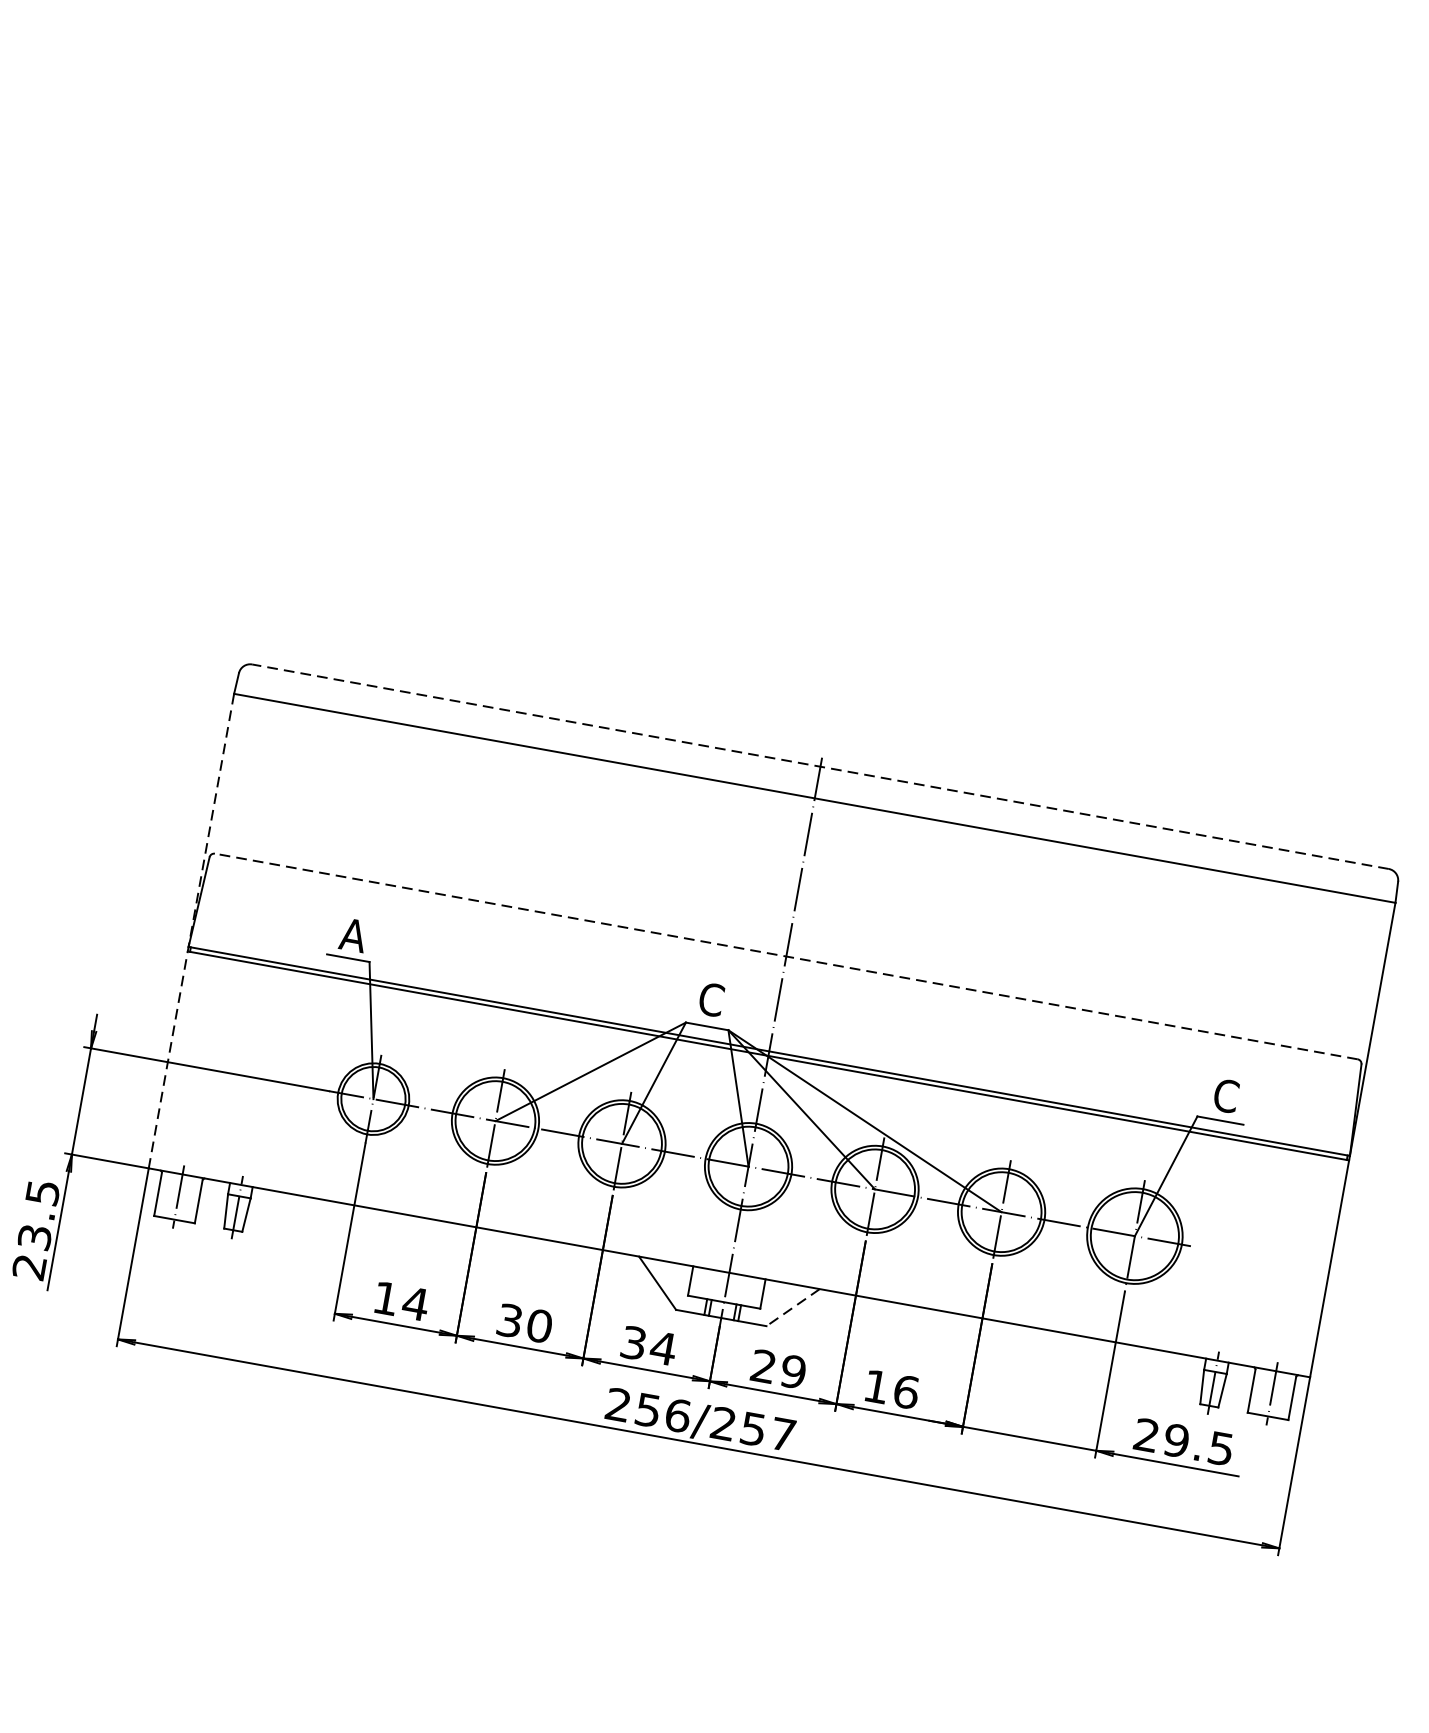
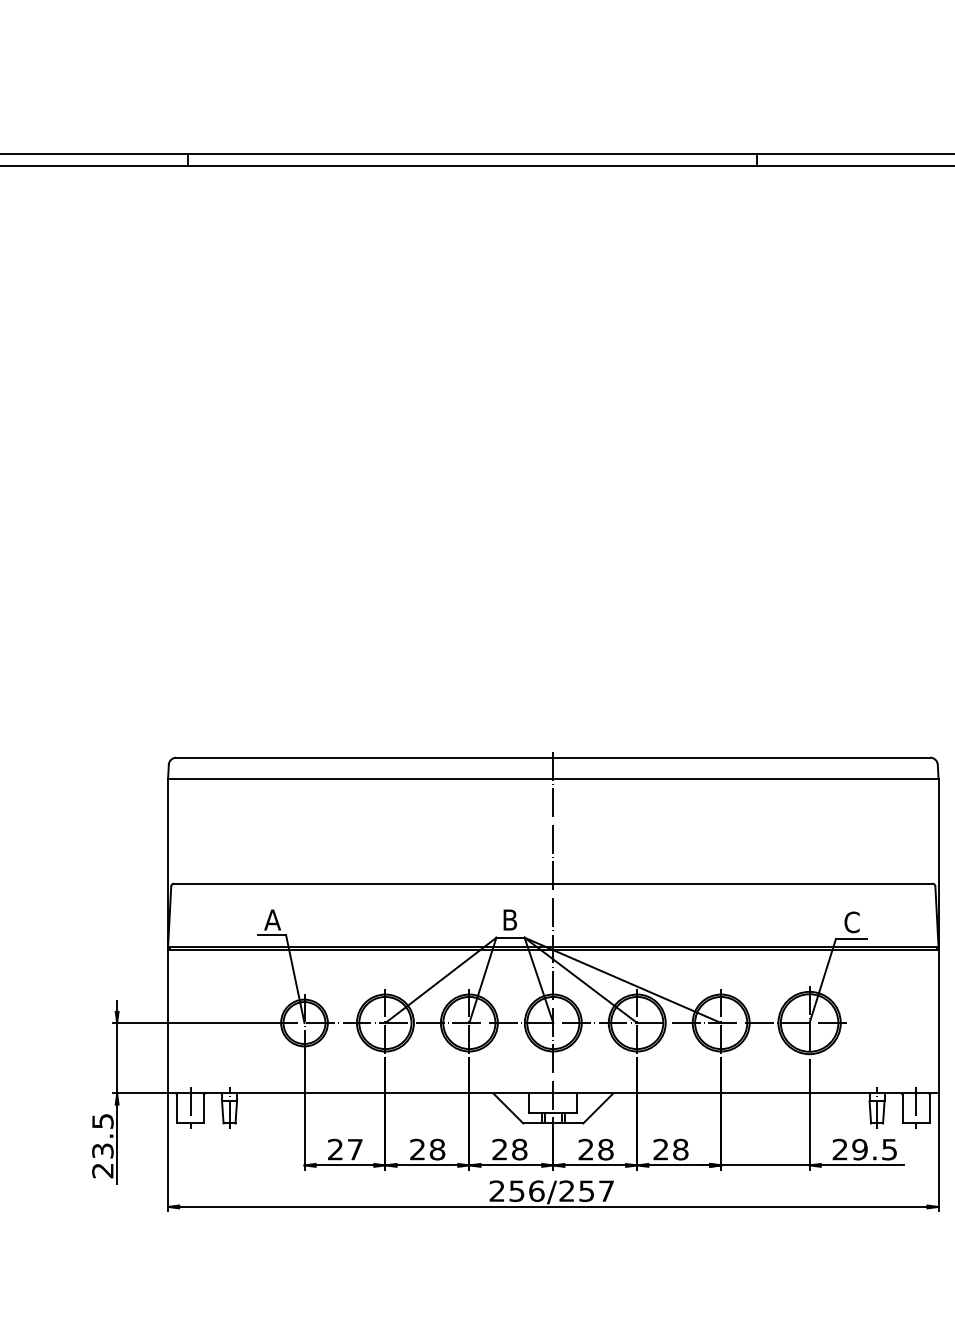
line: (819, 766) -> (552, 757), dashed -> solid
line: (191, 931) -> (168, 936), dashed -> solid
line: (785, 956) -> (552, 883), dashed -> solid
text: (710, 998) -> (509, 919), C -> B
text: (400, 1300) -> (345, 1149), 14 -> 27
line: (791, 1307) -> (597, 1108), dashed -> solid
text: (524, 1323) -> (427, 1149), 30 -> 28
text: (648, 1345) -> (509, 1149), 34 -> 28
text: (792, 1371) -> (605, 1149), 29 -> 28
text: (890, 1389) -> (670, 1149), 16 -> 28

